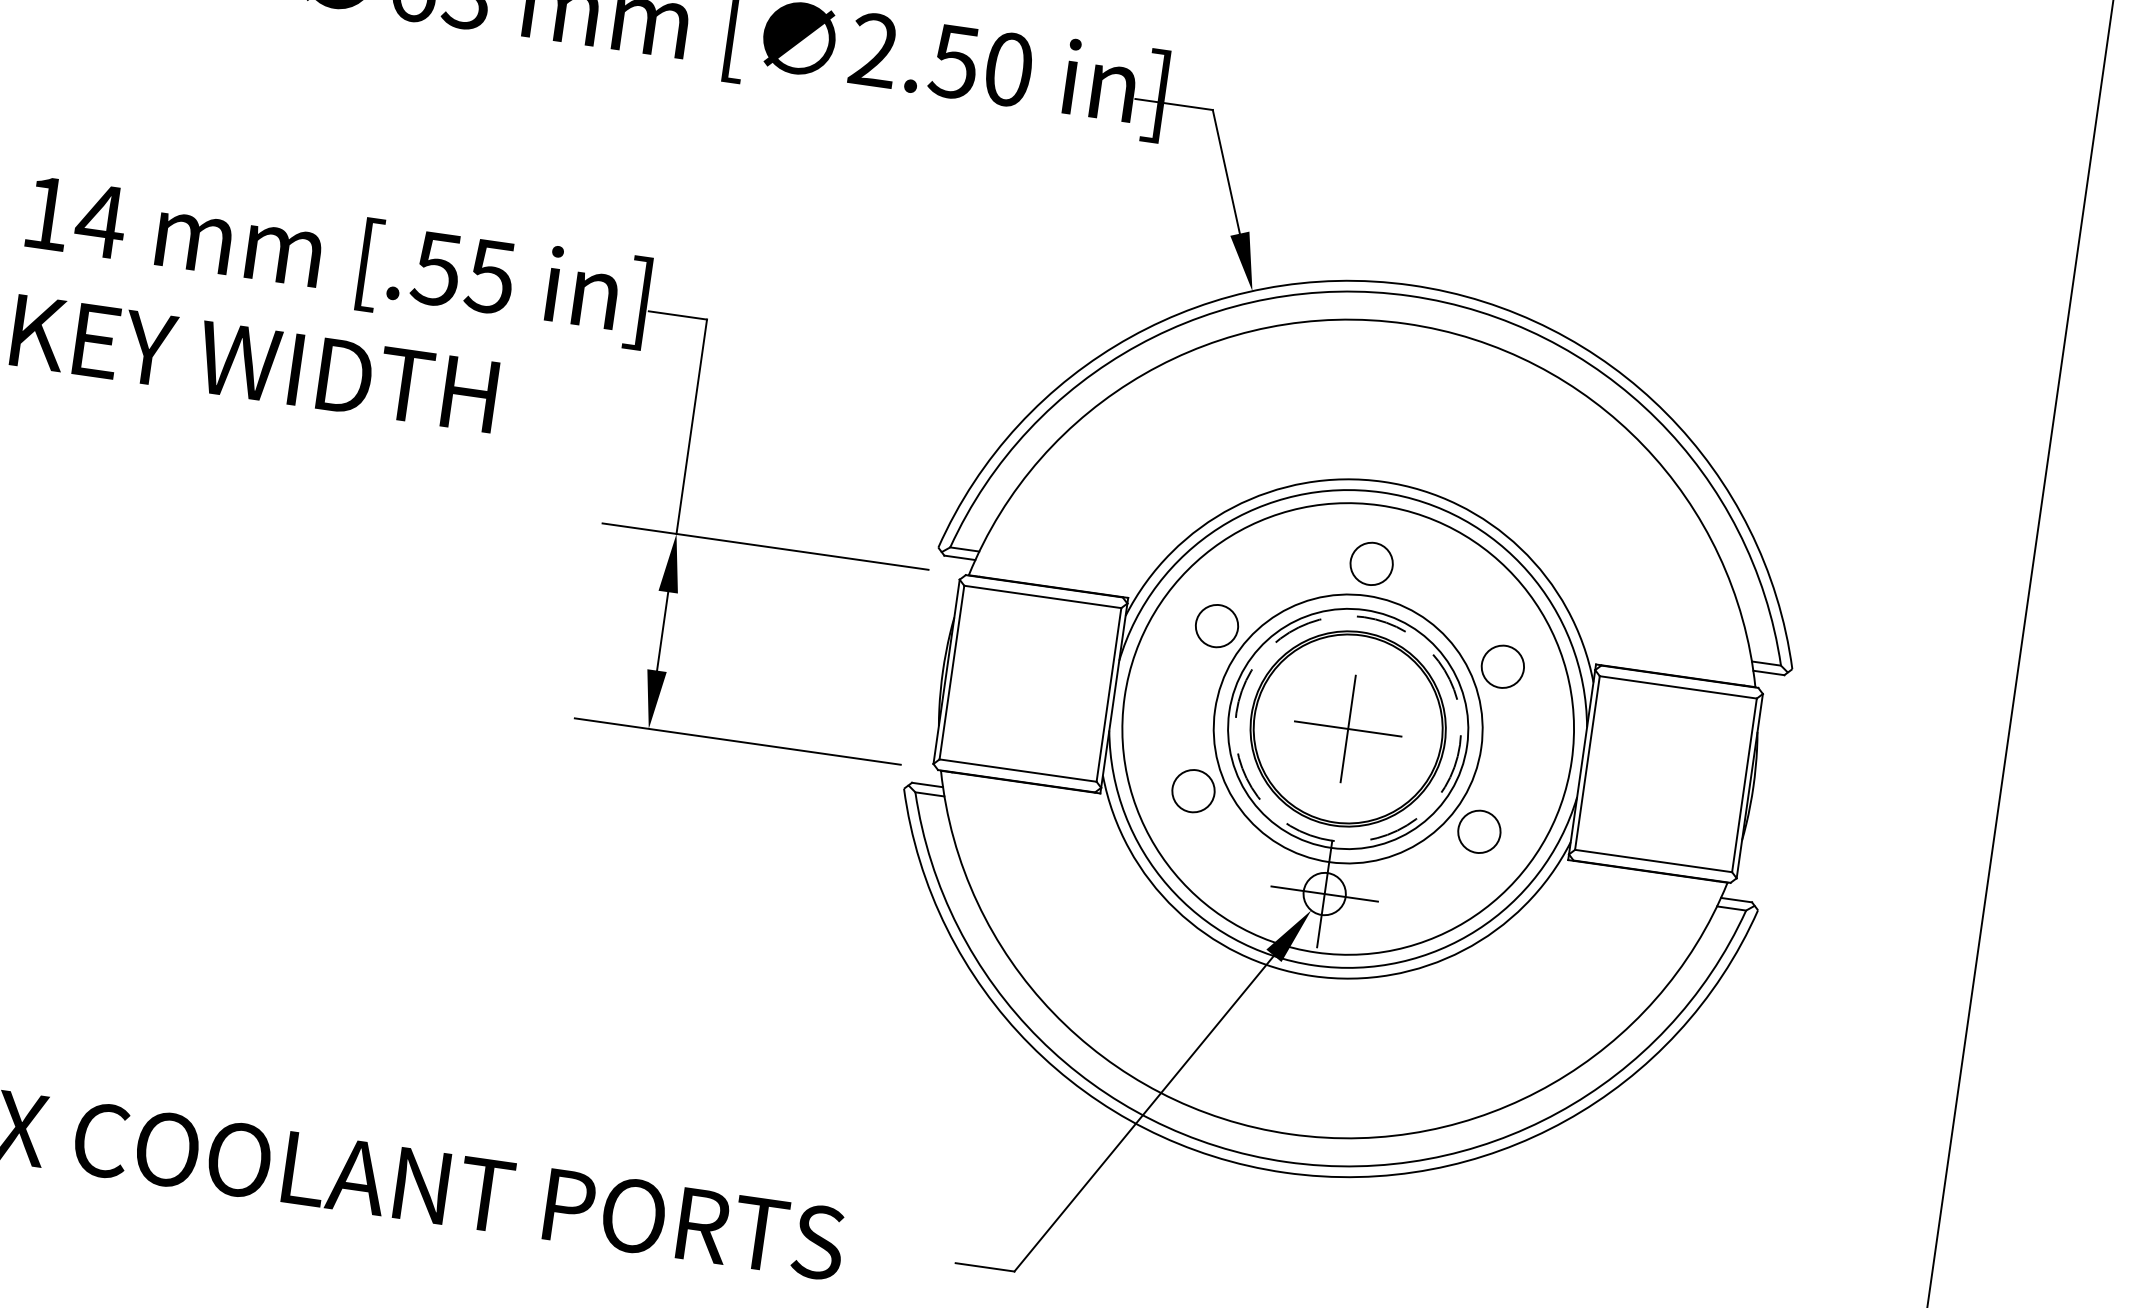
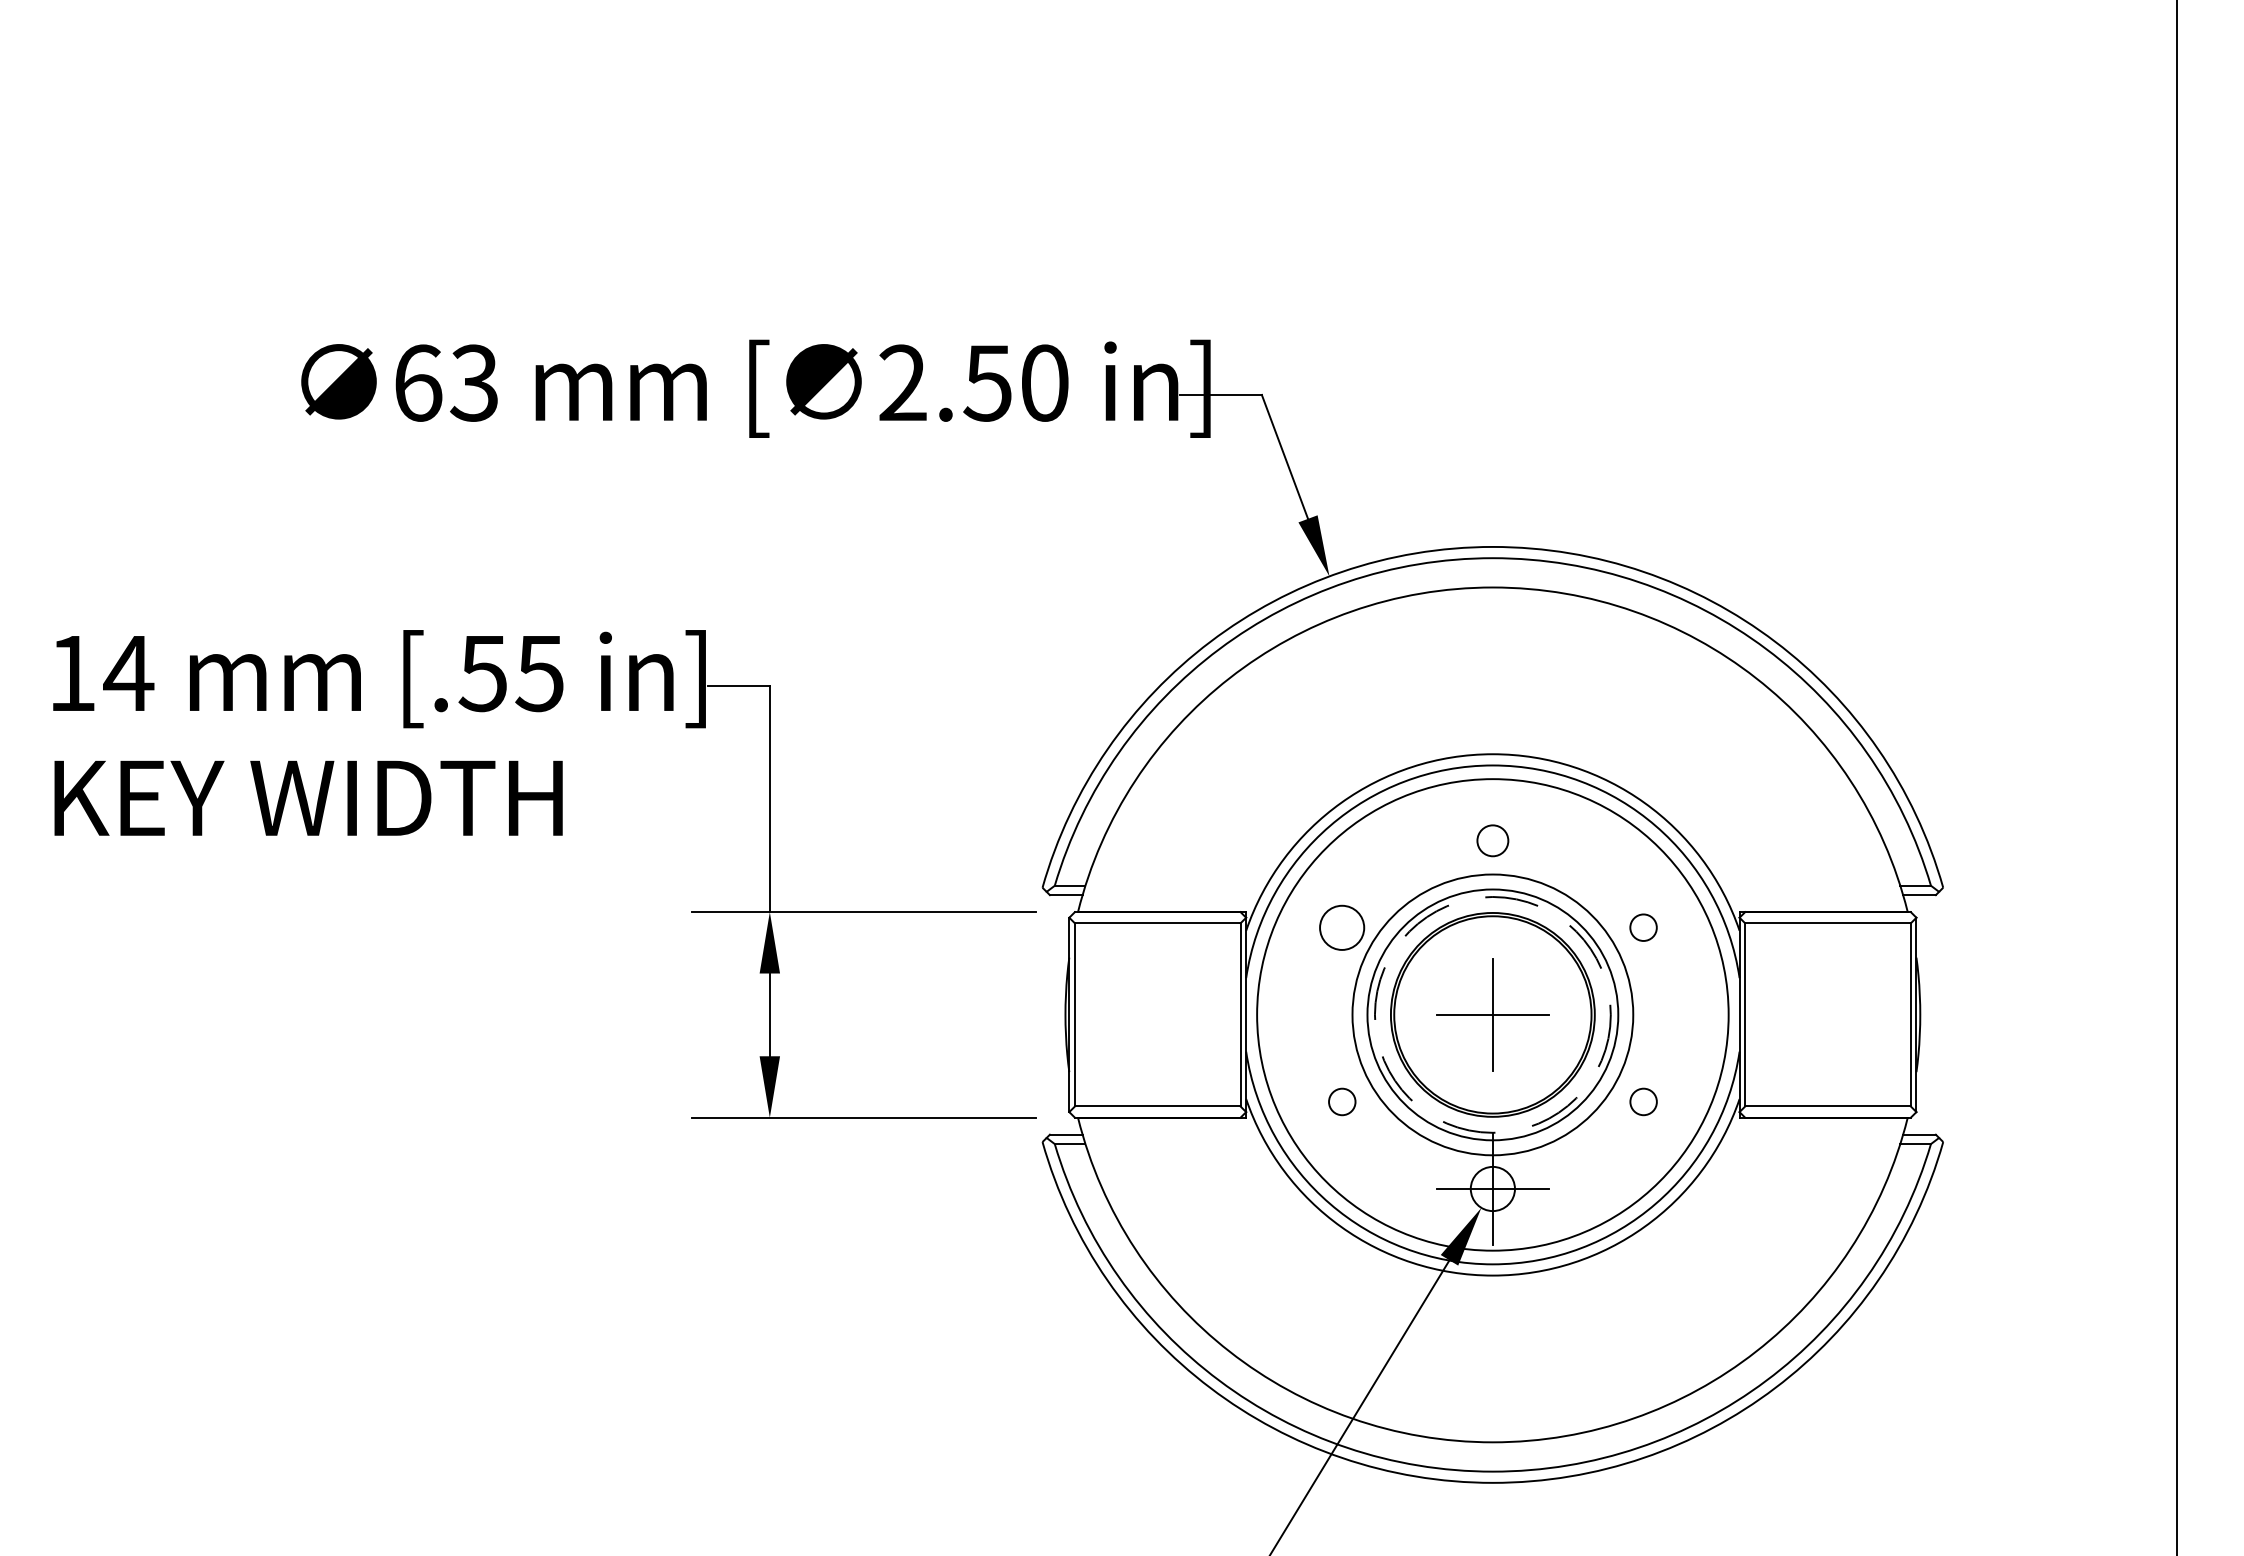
circle: (1371, 563) -> (1492, 840), size x0.7
circle: (1502, 666) -> (1643, 927), size x0.6
circle: (1193, 790) -> (1342, 1101), size x0.6
circle: (1479, 831) -> (1643, 1101), size x0.6

